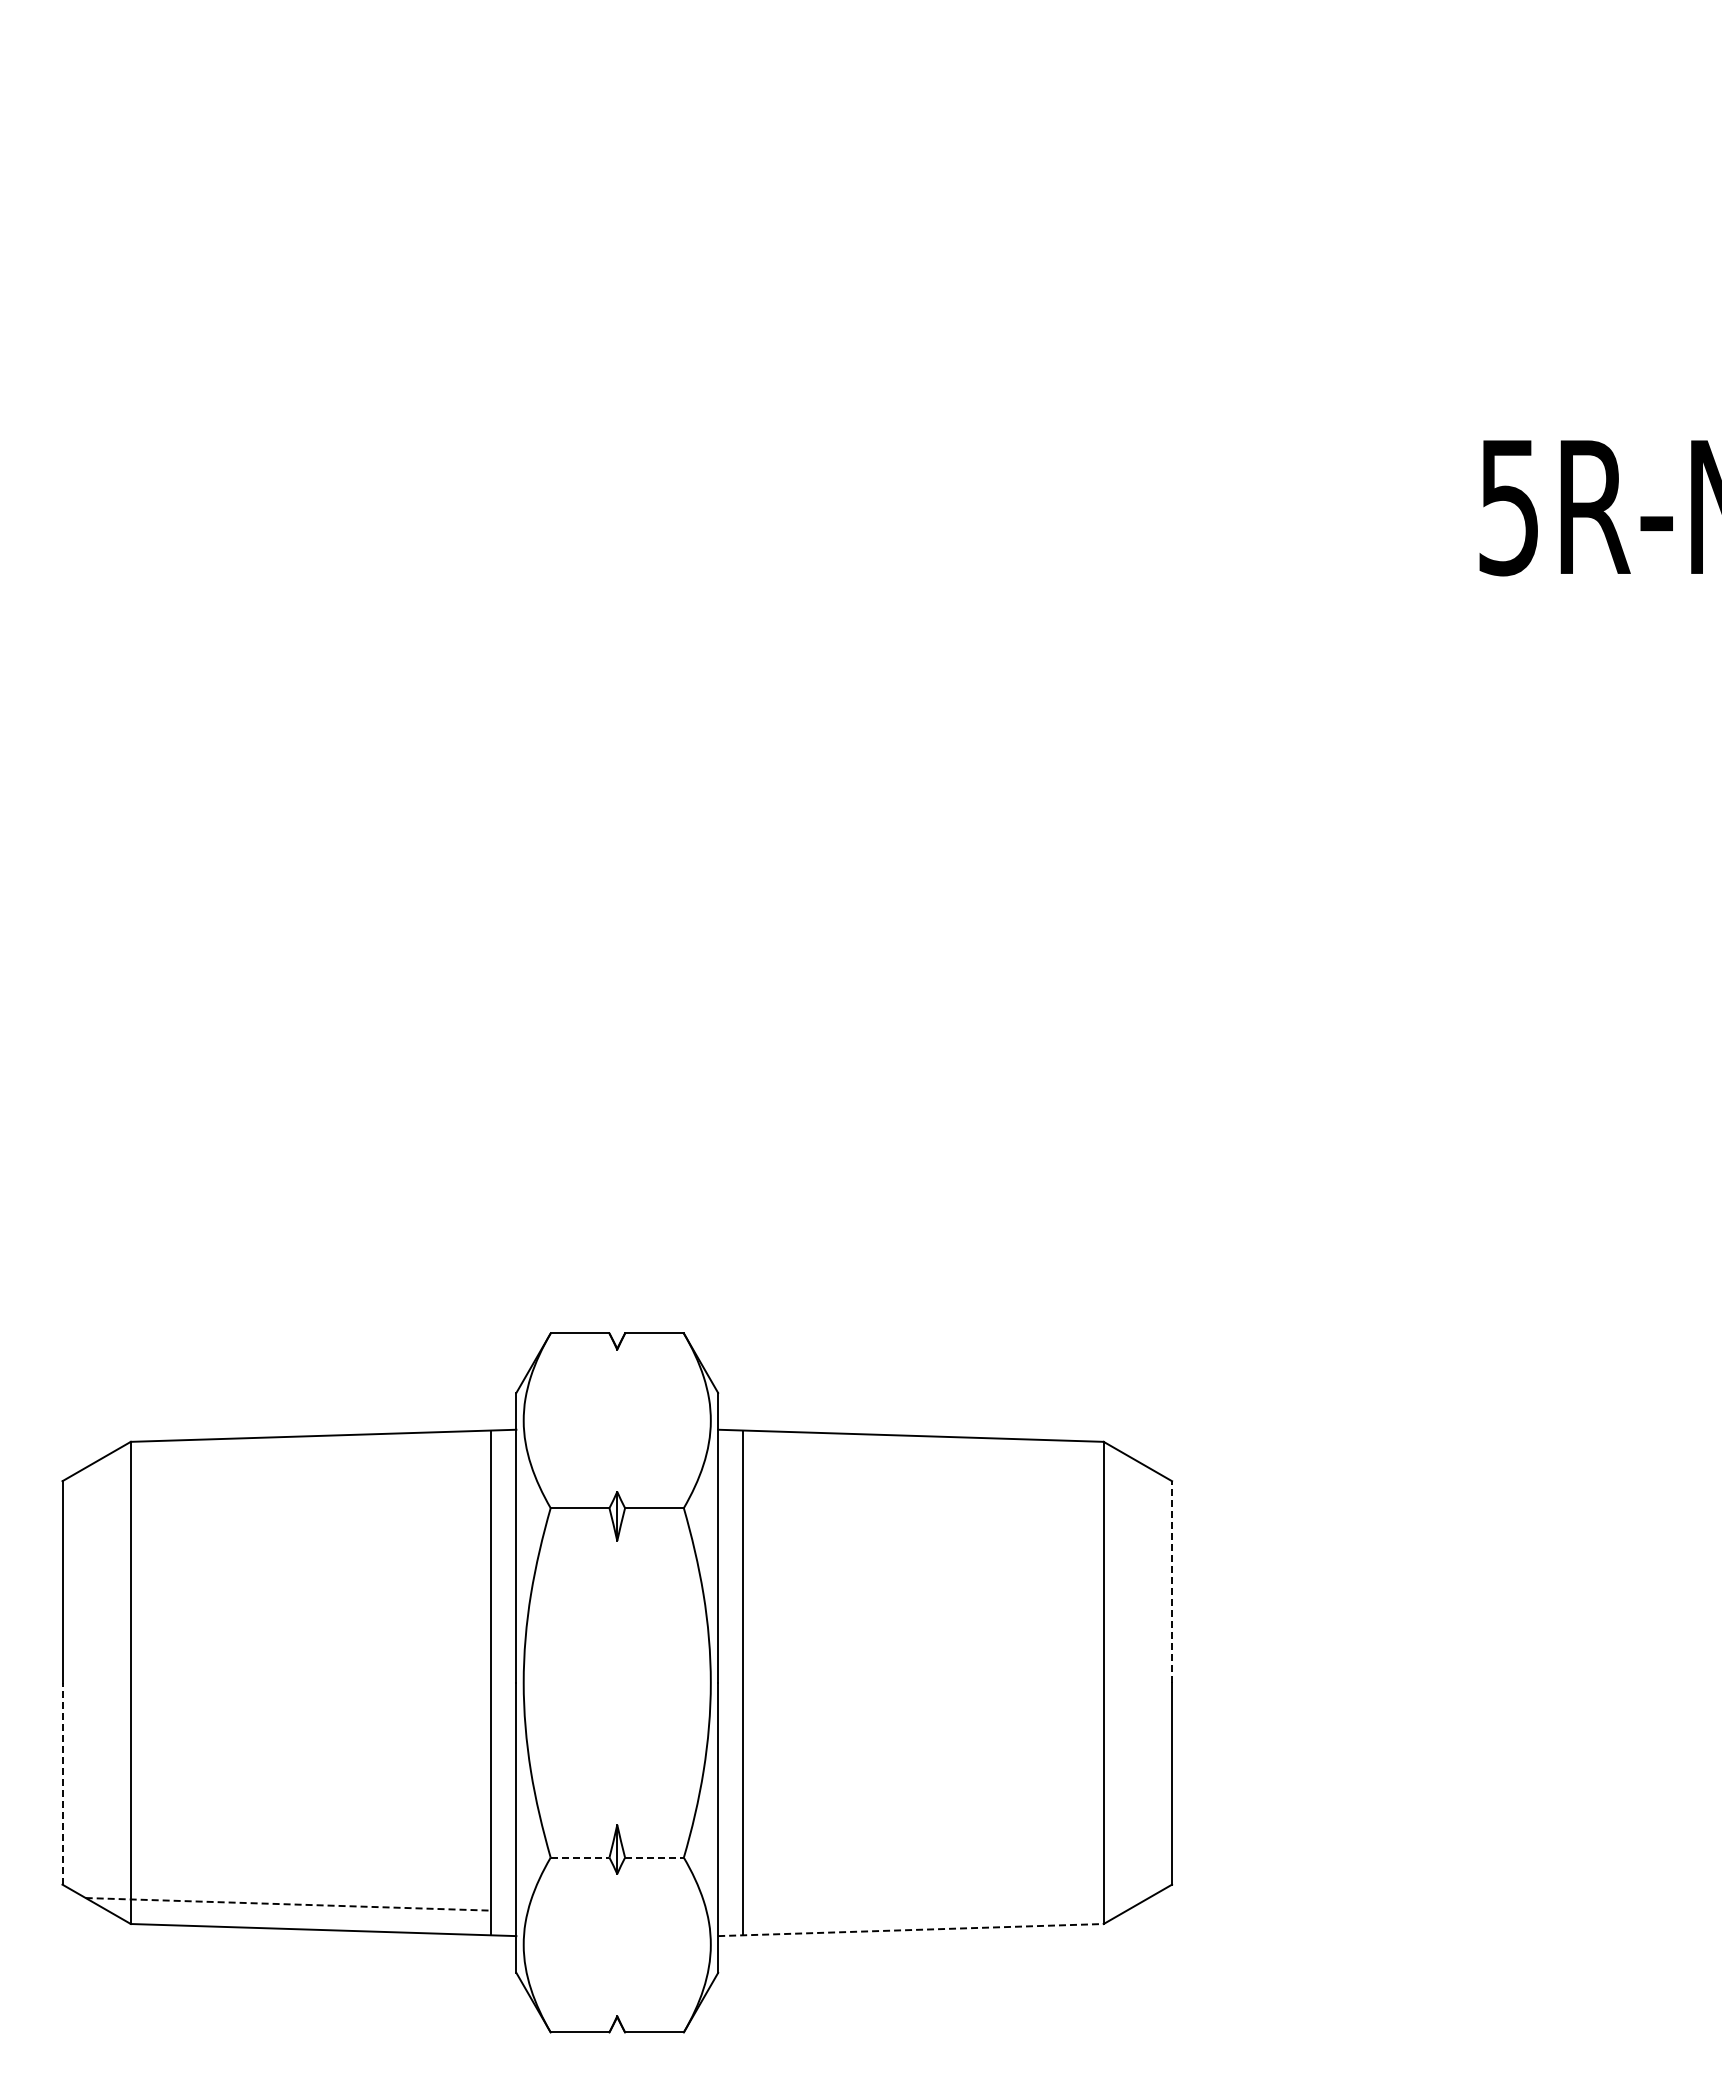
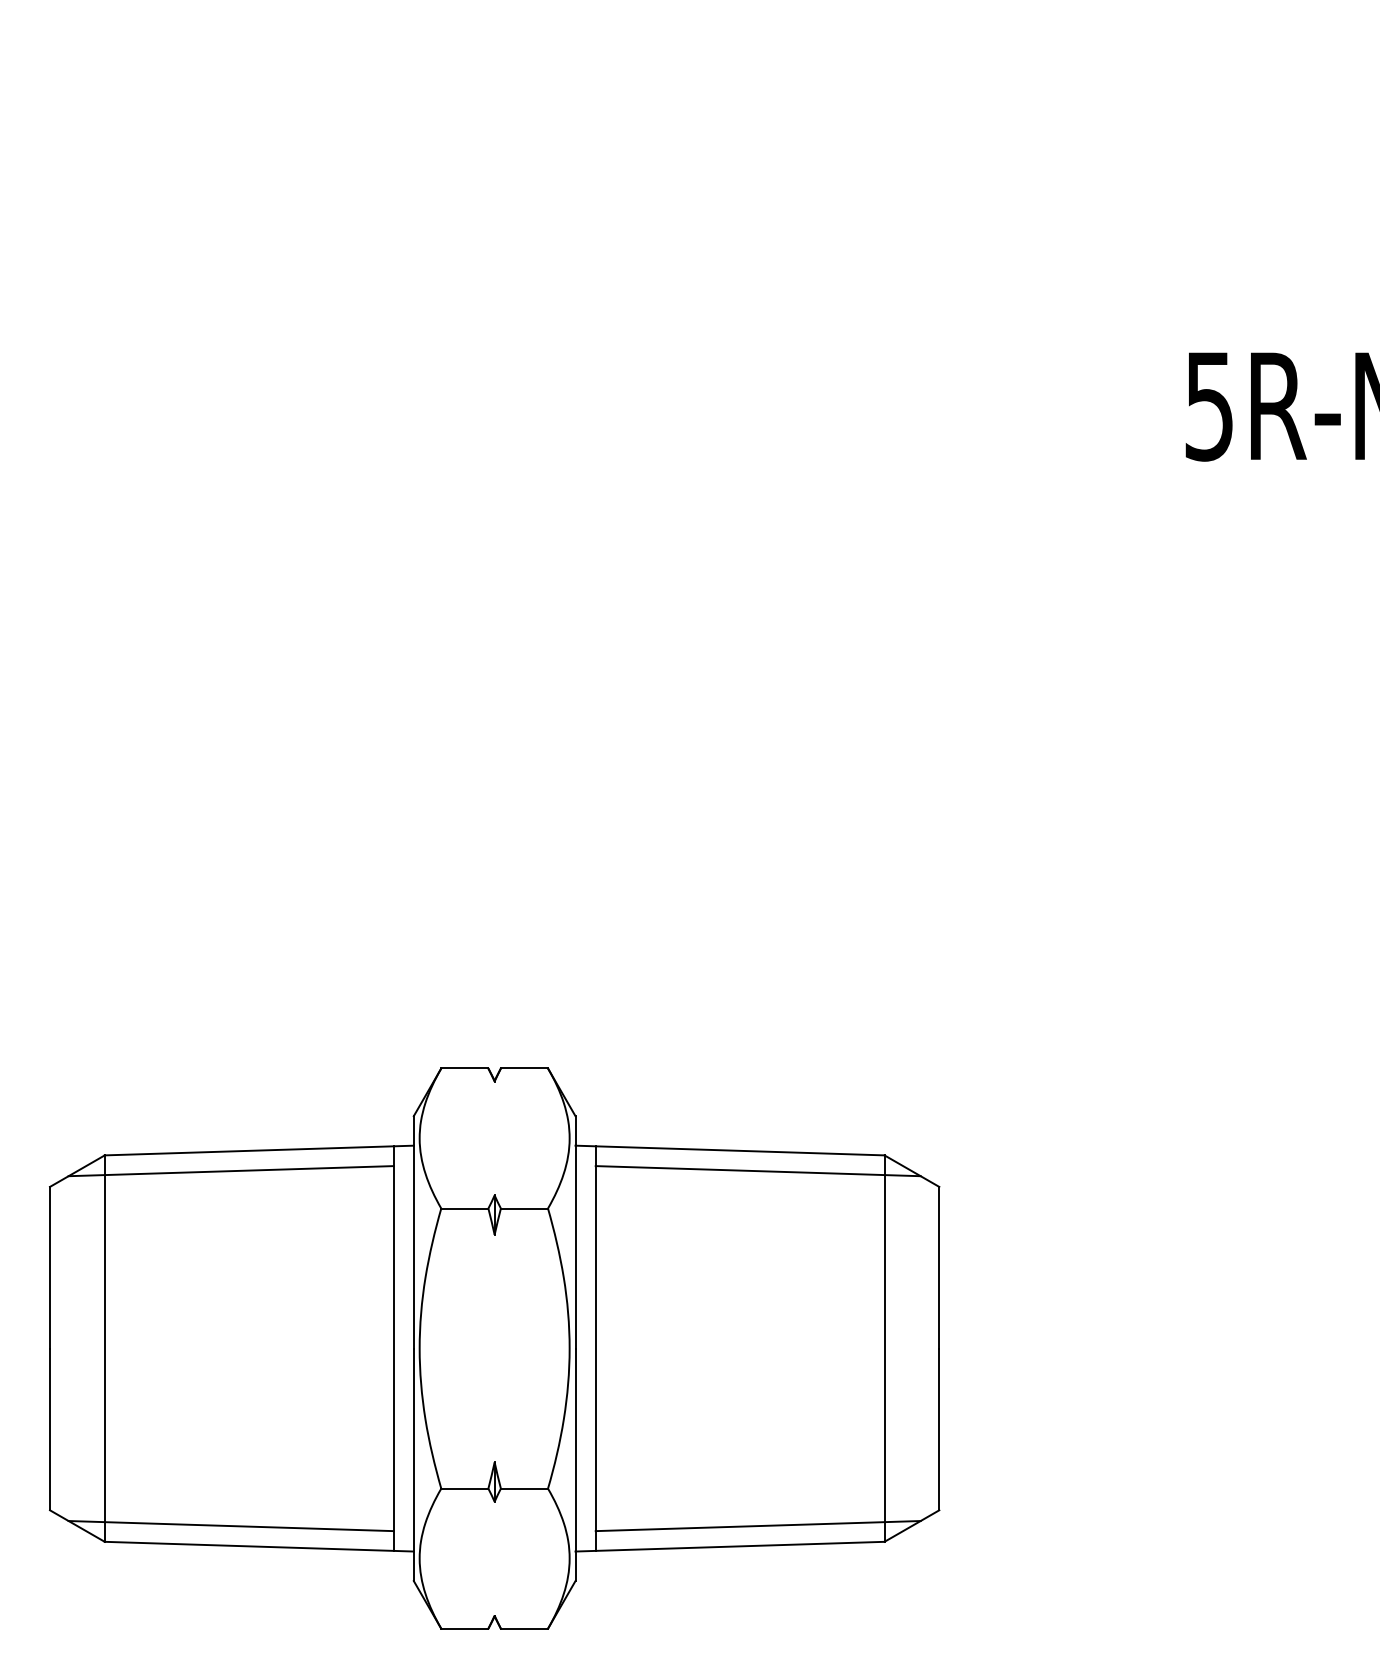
line: (288, 1461) -> (231, 1171), added
line: (945, 1461) -> (757, 1171), added
line: (1172, 1582) -> (939, 1268), dashed -> solid
line: (62, 1783) -> (50, 1429), dashed -> solid
line: (580, 1857) -> (465, 1488), dashed -> solid
line: (654, 1857) -> (524, 1488), dashed -> solid
line: (288, 1904) -> (231, 1526), dashed -> solid
line: (945, 1904) -> (757, 1526), added
line: (910, 1930) -> (729, 1547), dashed -> solid

